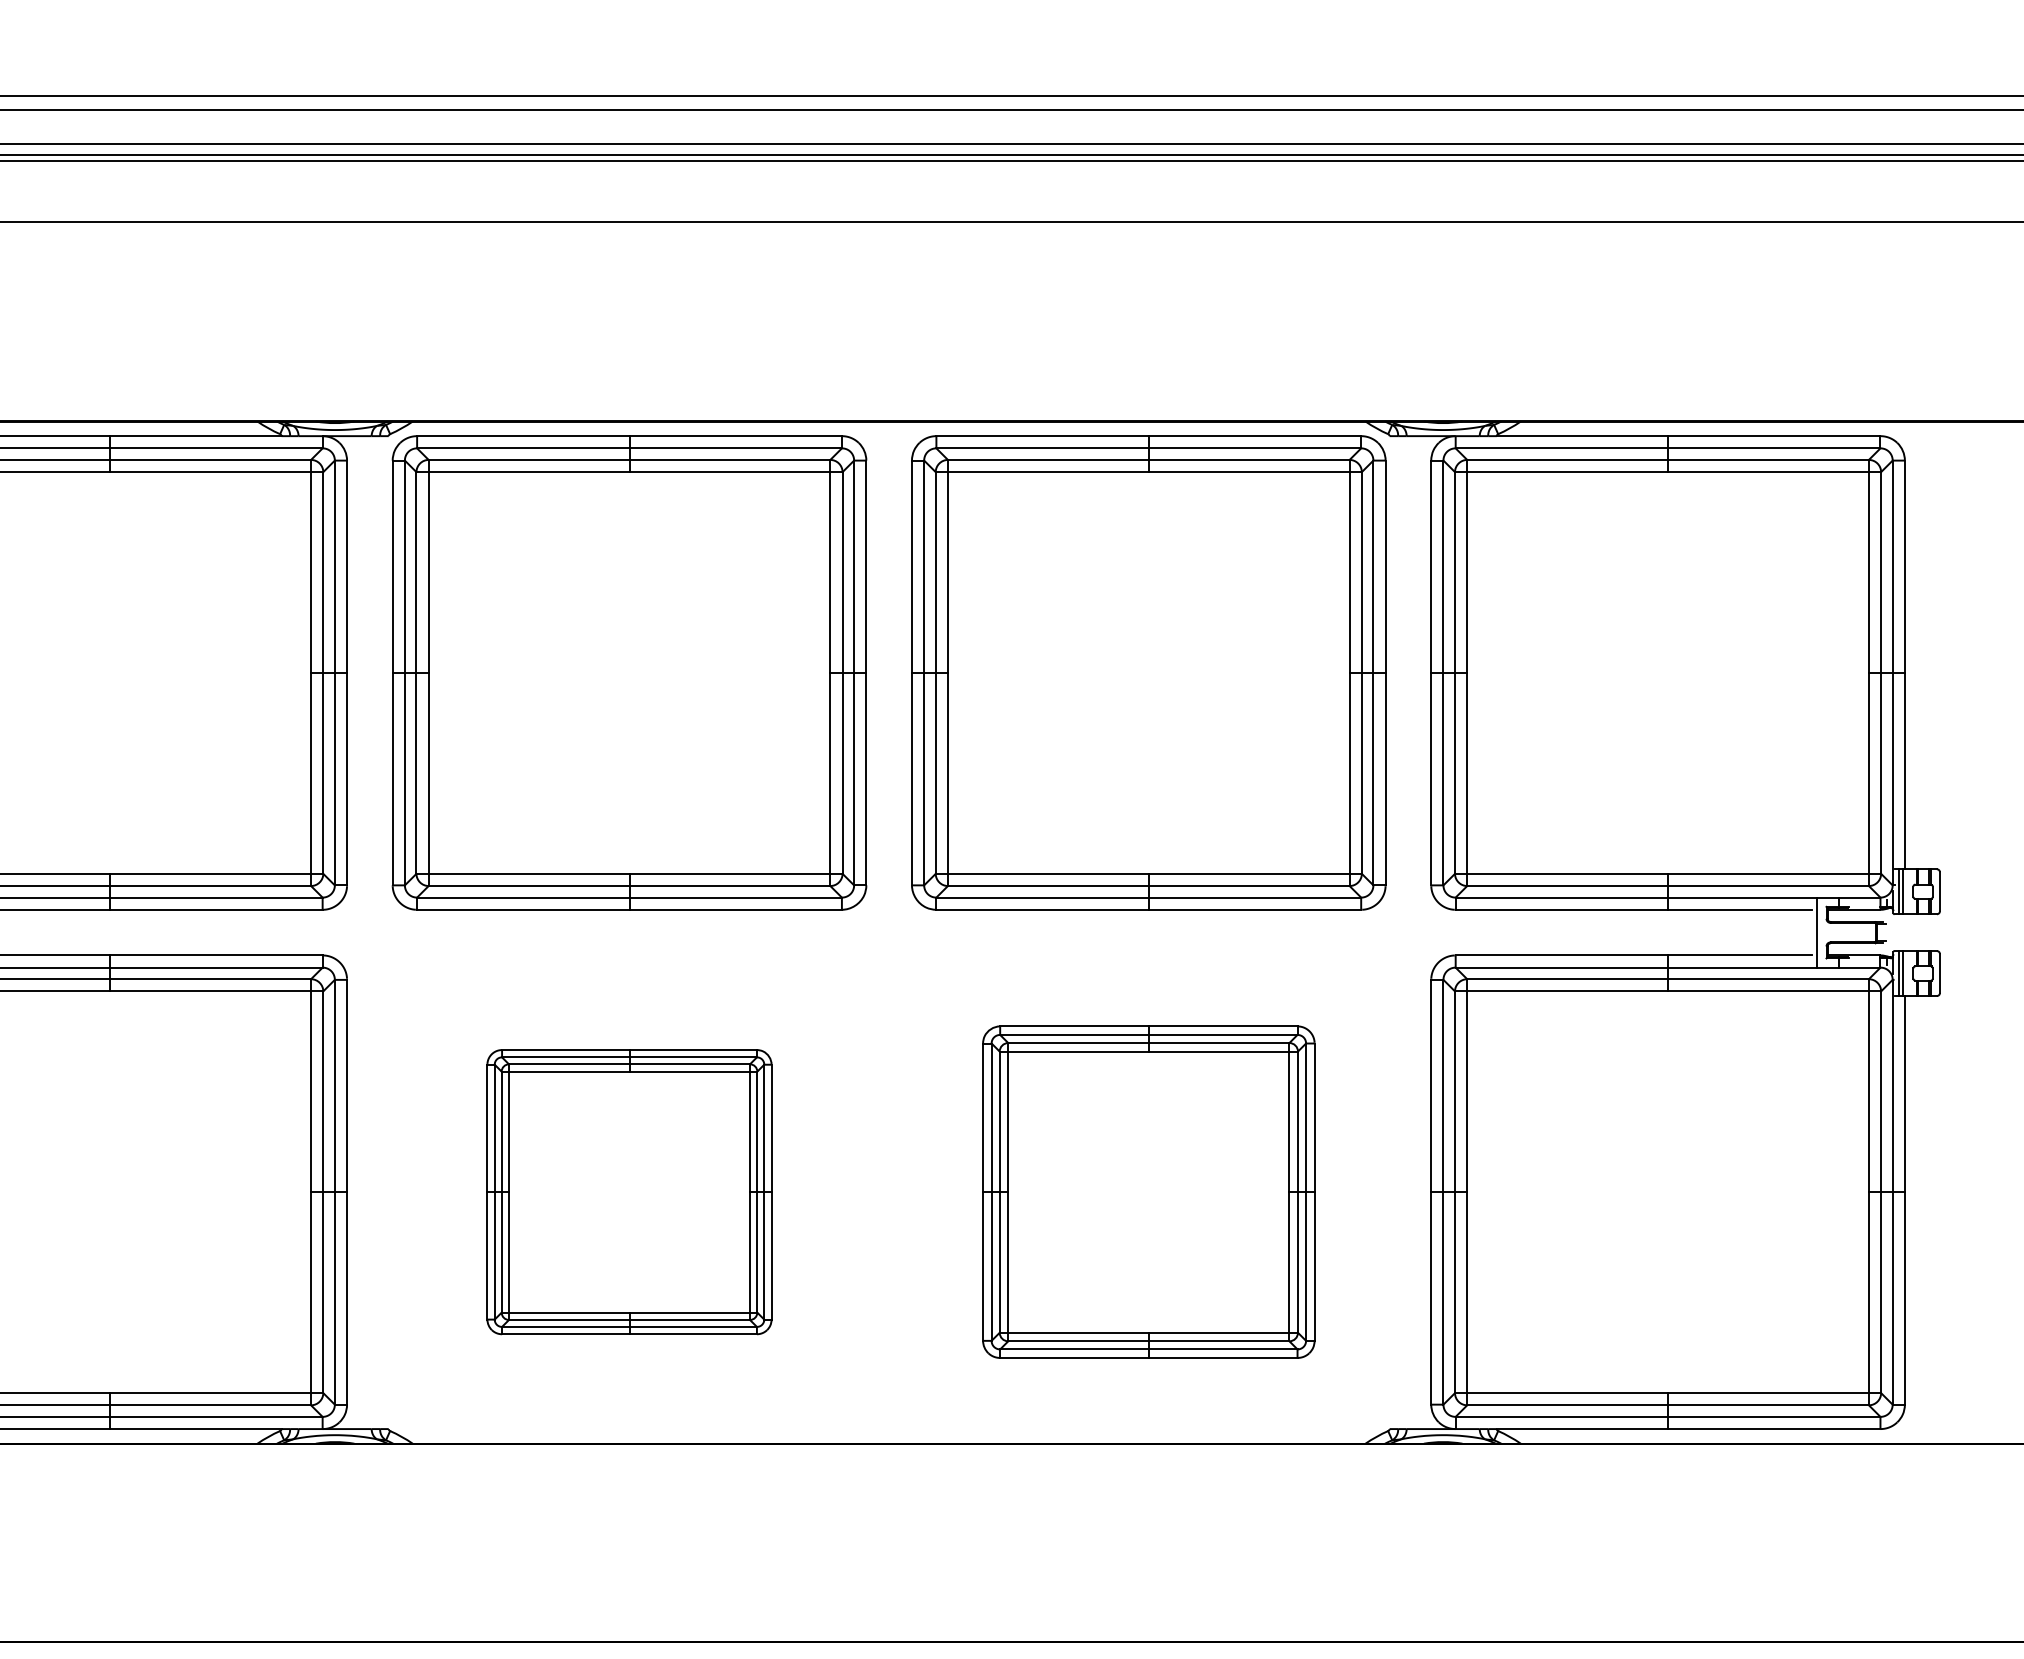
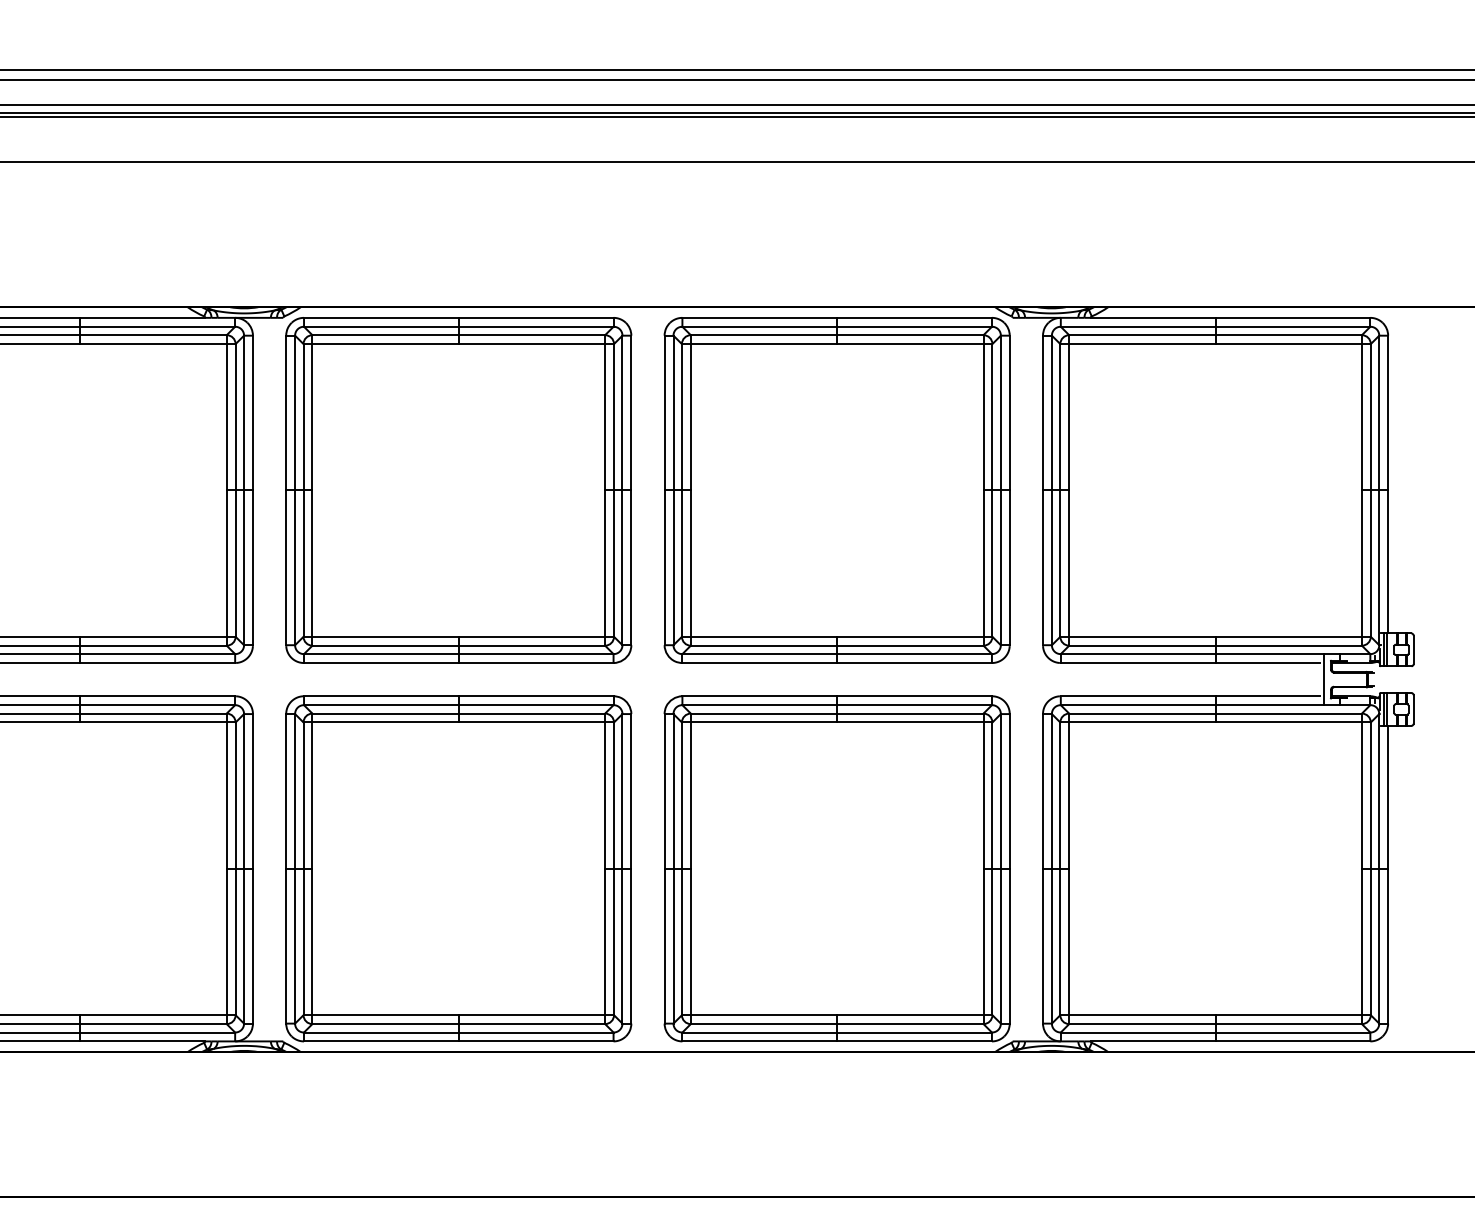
part: (629, 1191) -> (458, 868), size x1.67
part: (1148, 1191) -> (836, 868), size x1.43

